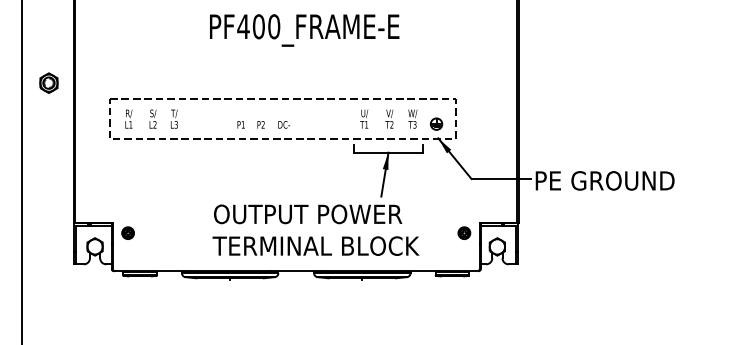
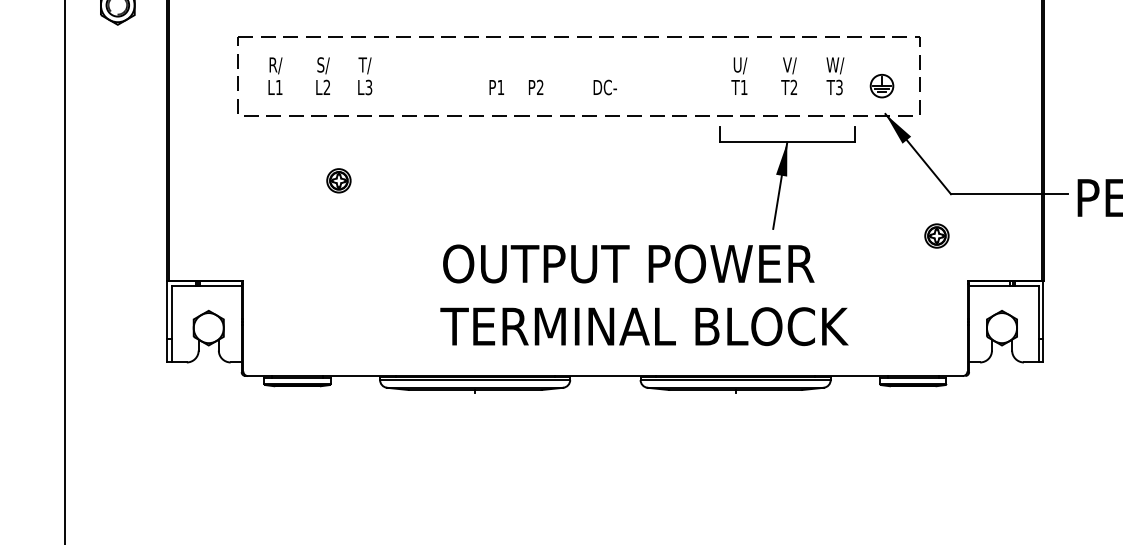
text: (283, 124) -> (603, 86), moved
part: (127, 232) -> (337, 179), moved
part: (464, 232) -> (937, 234), moved

